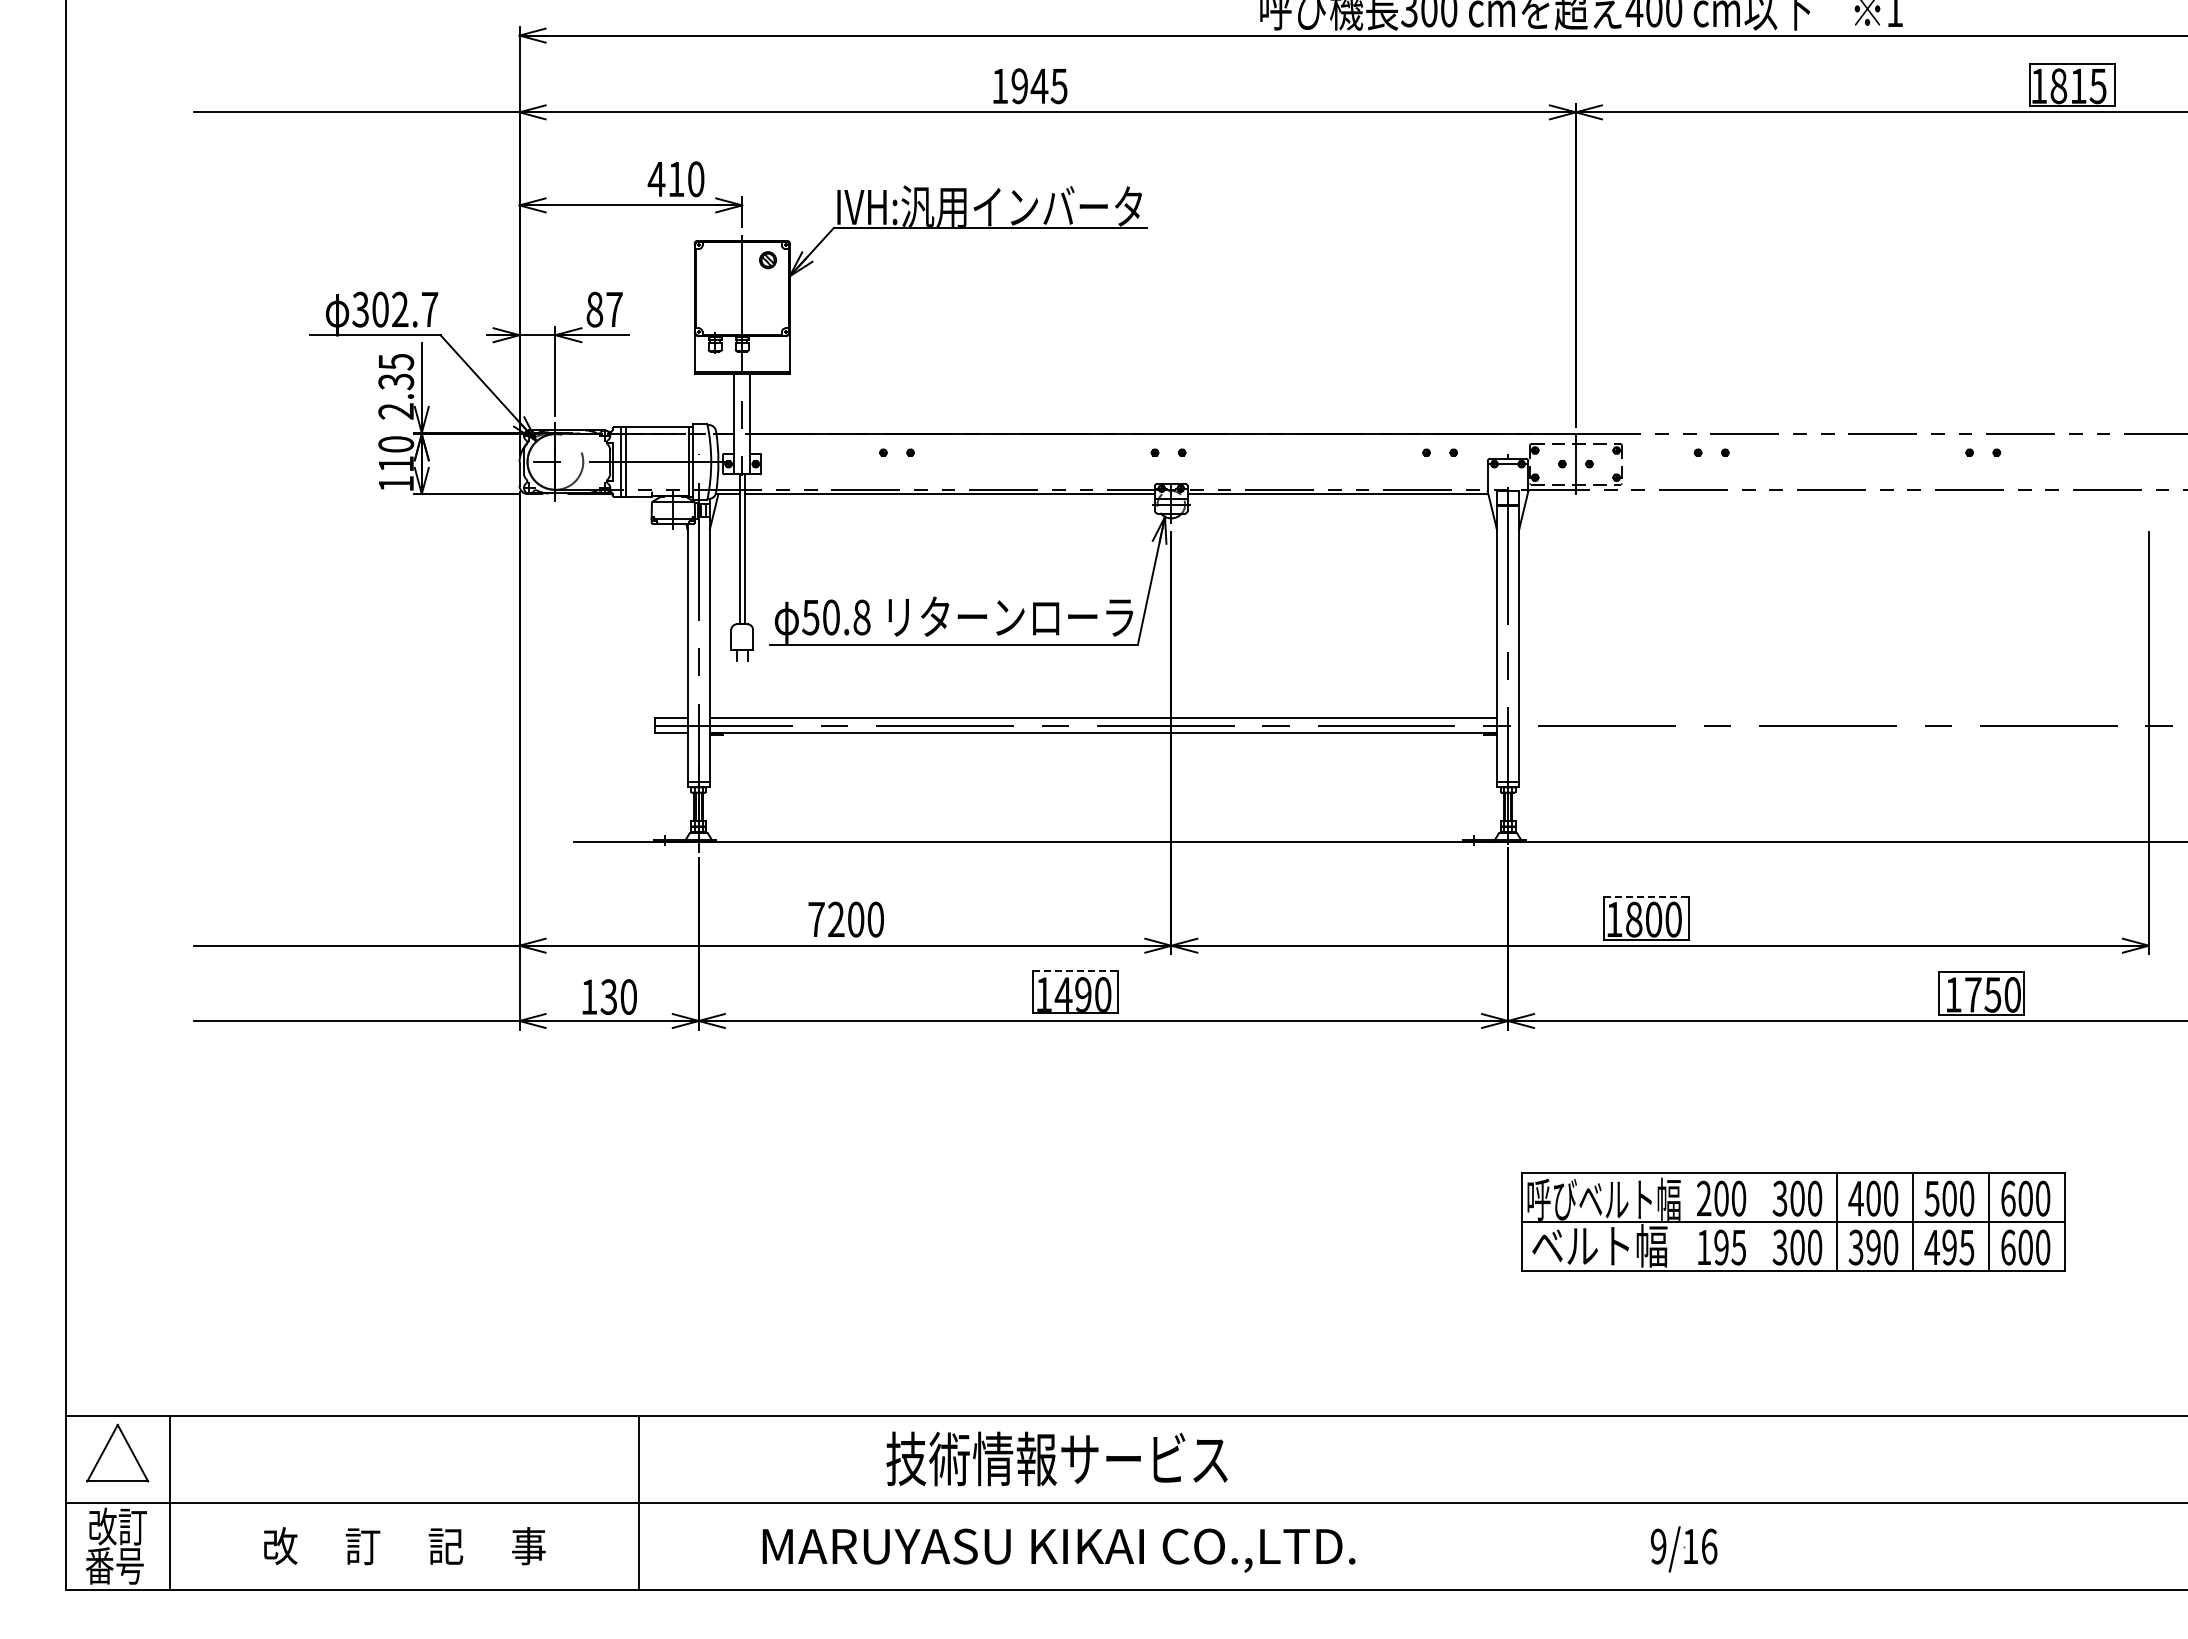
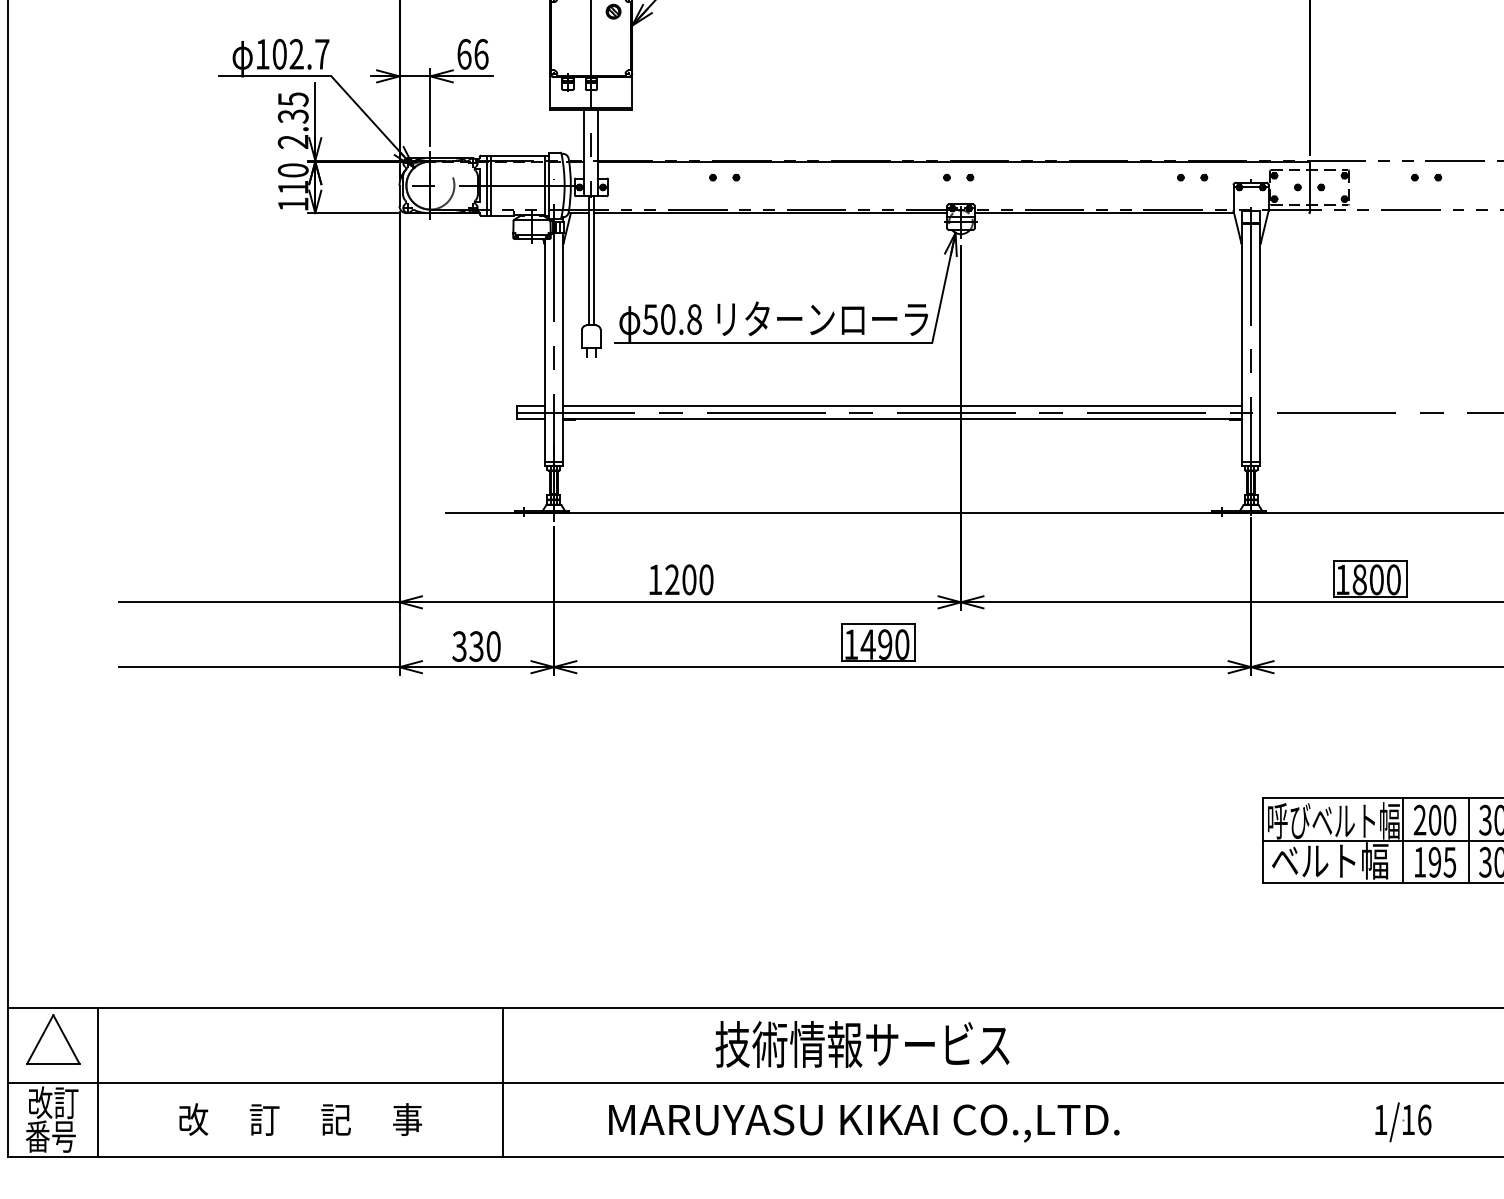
text: (360, 309) -> (262, 54), 302.7 -> 102.7
text: (604, 309) -> (472, 54), 87 -> 66
line: (1647, 897) -> (1371, 560), dashed -> solid
text: (816, 919) -> (655, 579), 7200 -> 1200
line: (1076, 970) -> (879, 623), dashed -> solid
text: (588, 996) -> (458, 646), 130 -> 330
line: (1684, 1222) -> (1403, 840), added
line: (1760, 1222) -> (1468, 840), added
text: (1658, 1546) -> (1380, 1119), 9/16 -> 1/16

